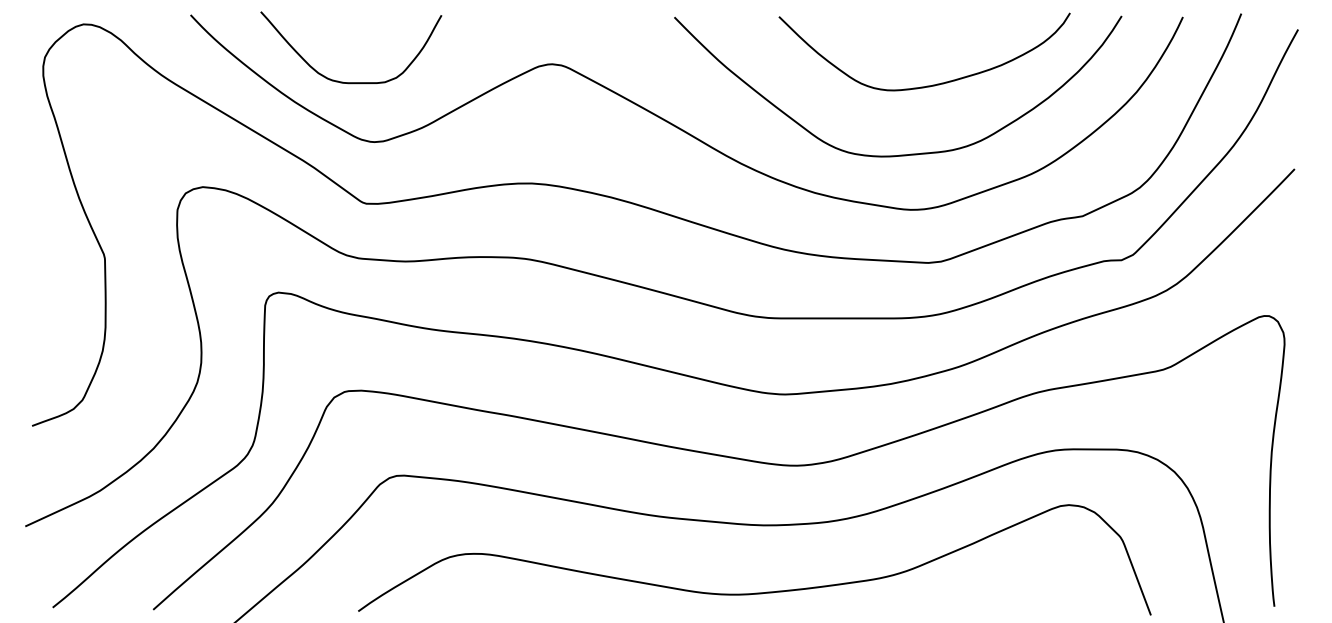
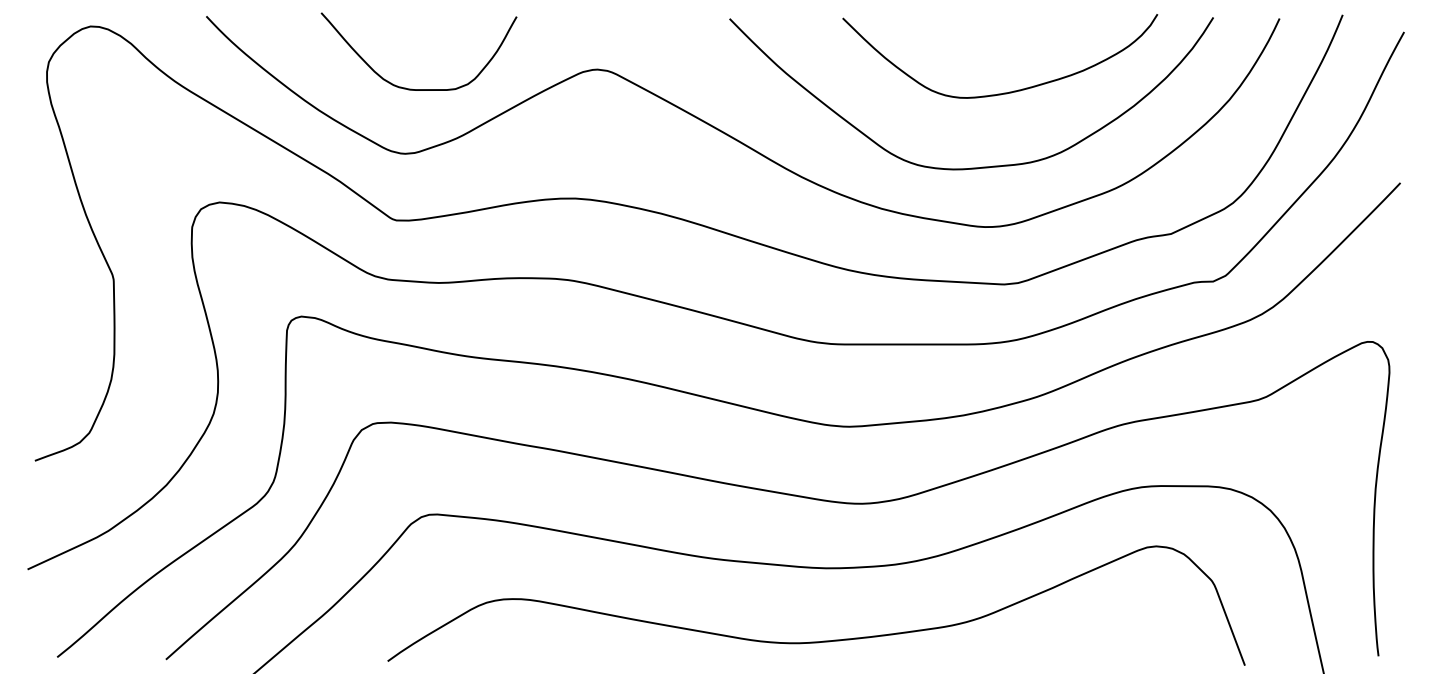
curve: (351, 82) -> (419, 89), moved

